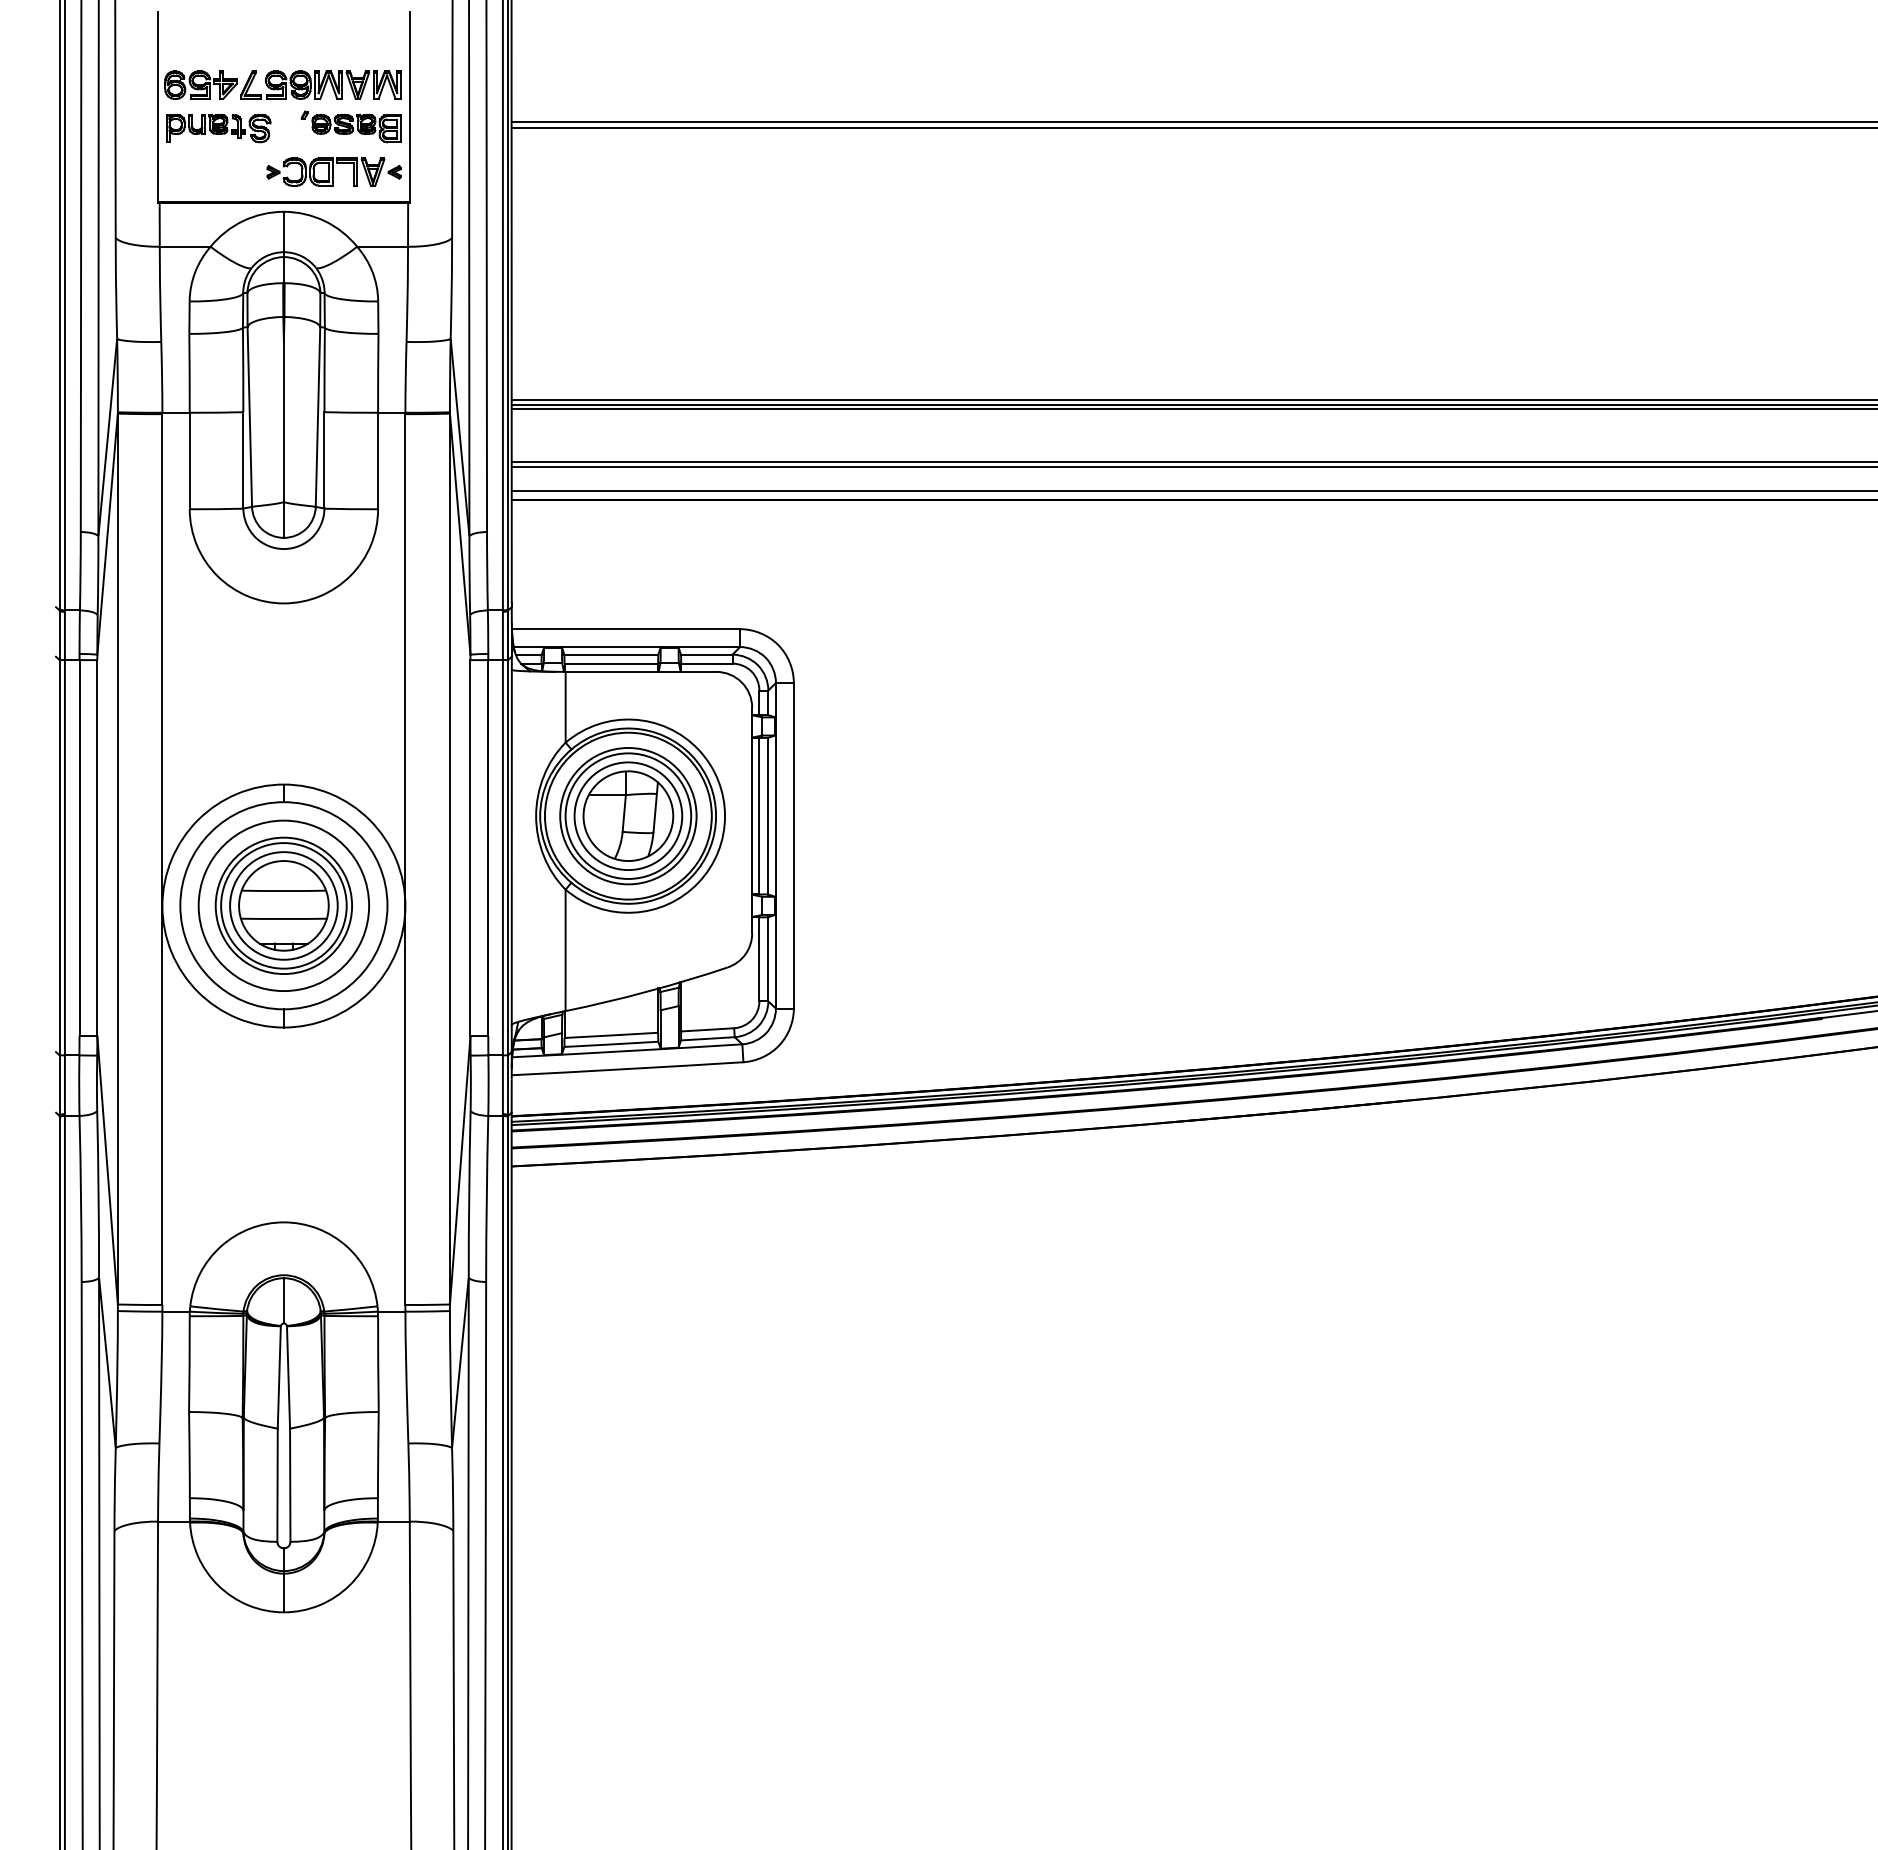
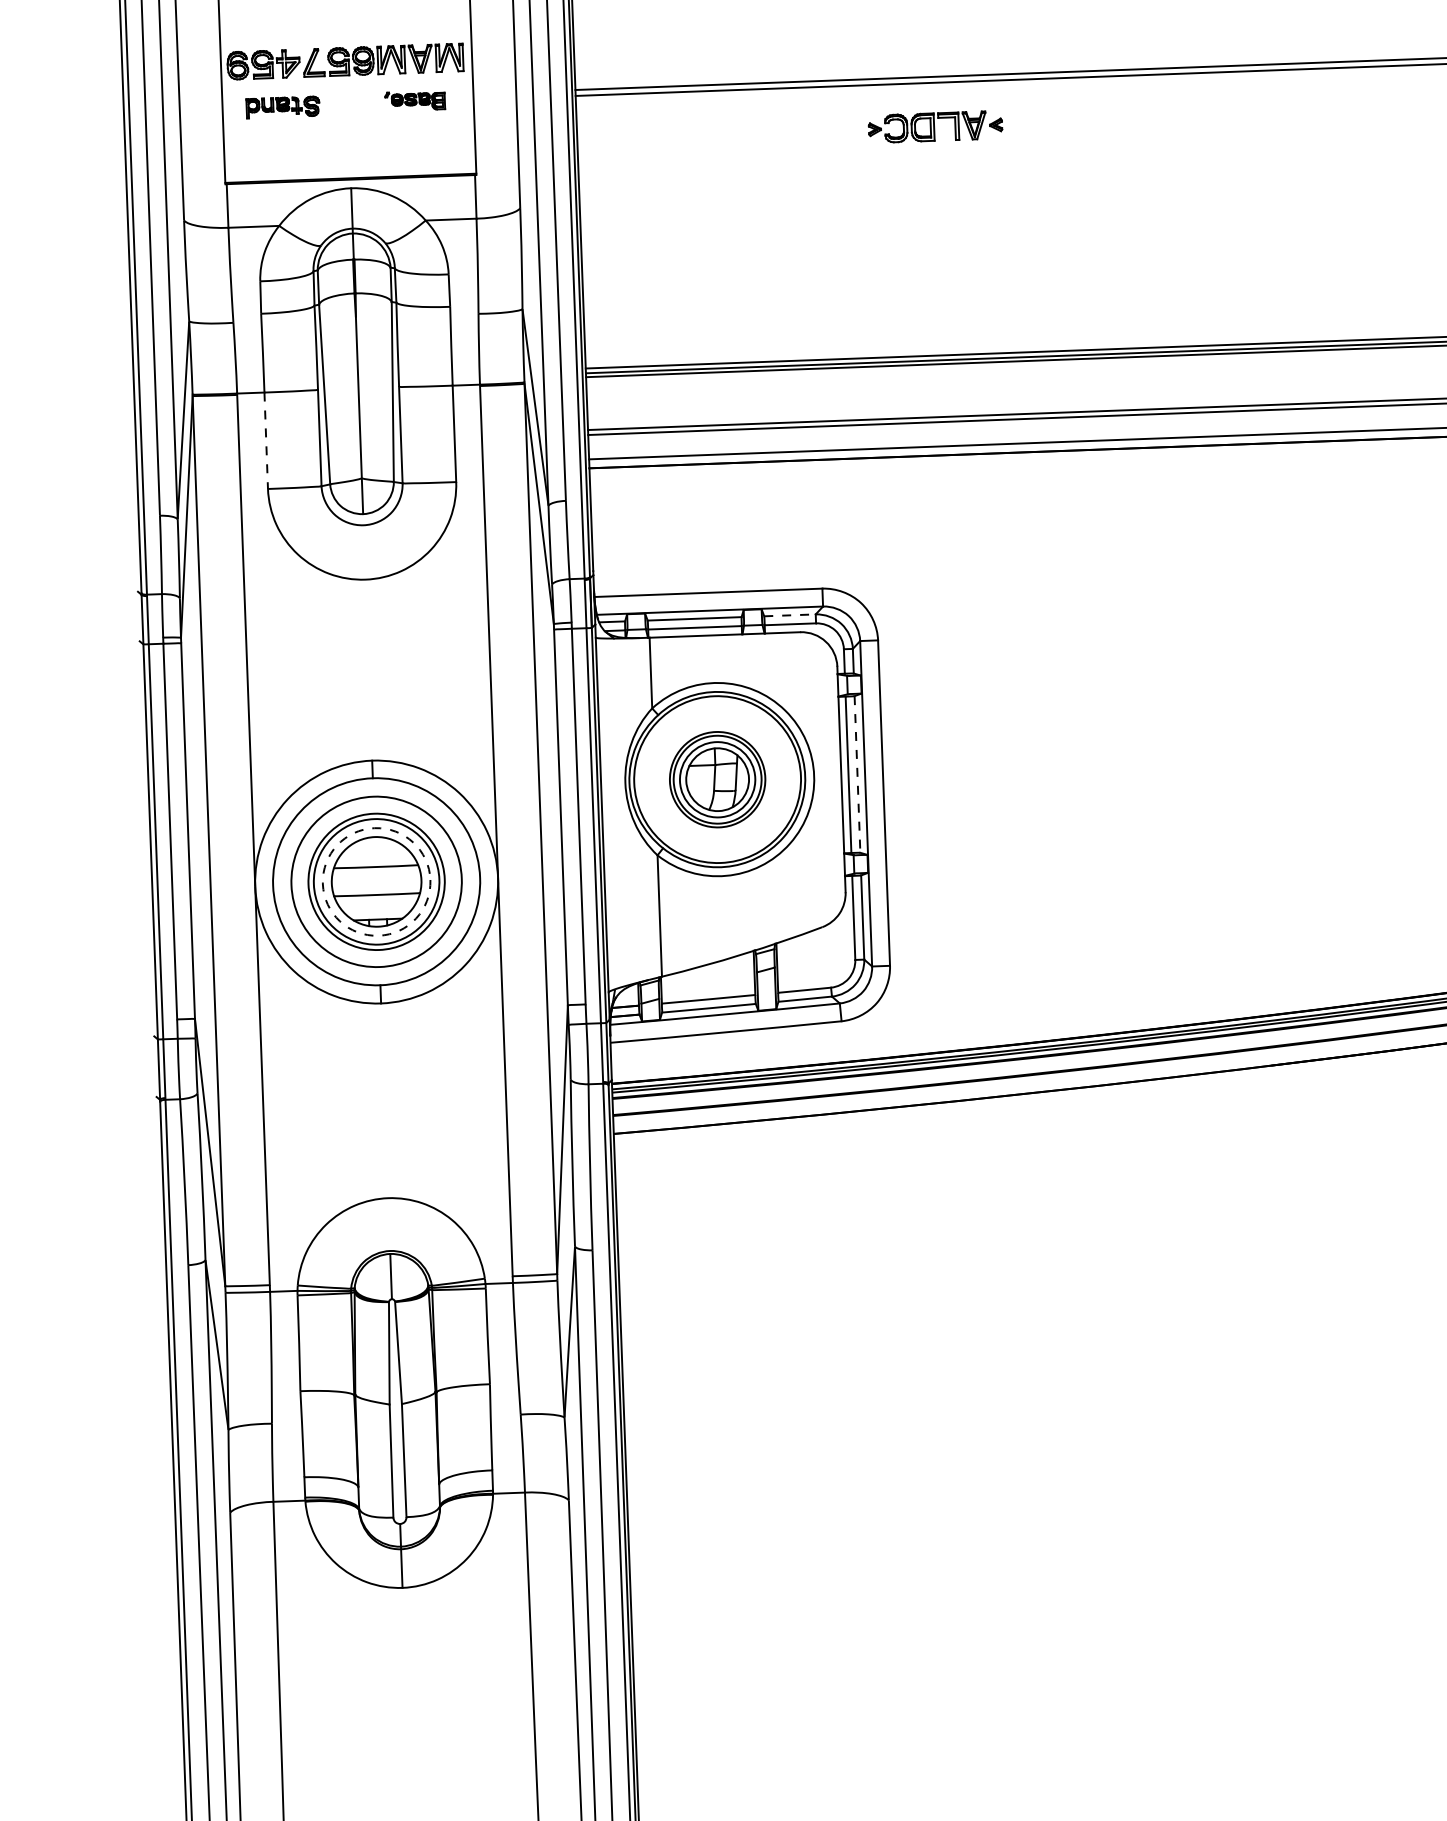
part: (350, 126) -> (414, 100), size x0.6
part: (218, 128) -> (282, 107), size x0.7
part: (333, 171) -> (934, 126), moved
line: (189, 461) -> (266, 441), solid -> dashed
line: (706, 654) -> (789, 615), solid -> dashed
part: (628, 816) -> (717, 779), size x0.7
line: (768, 816) -> (857, 774), solid -> dashed
circle: (283, 905) -> (376, 881), solid -> dashed

